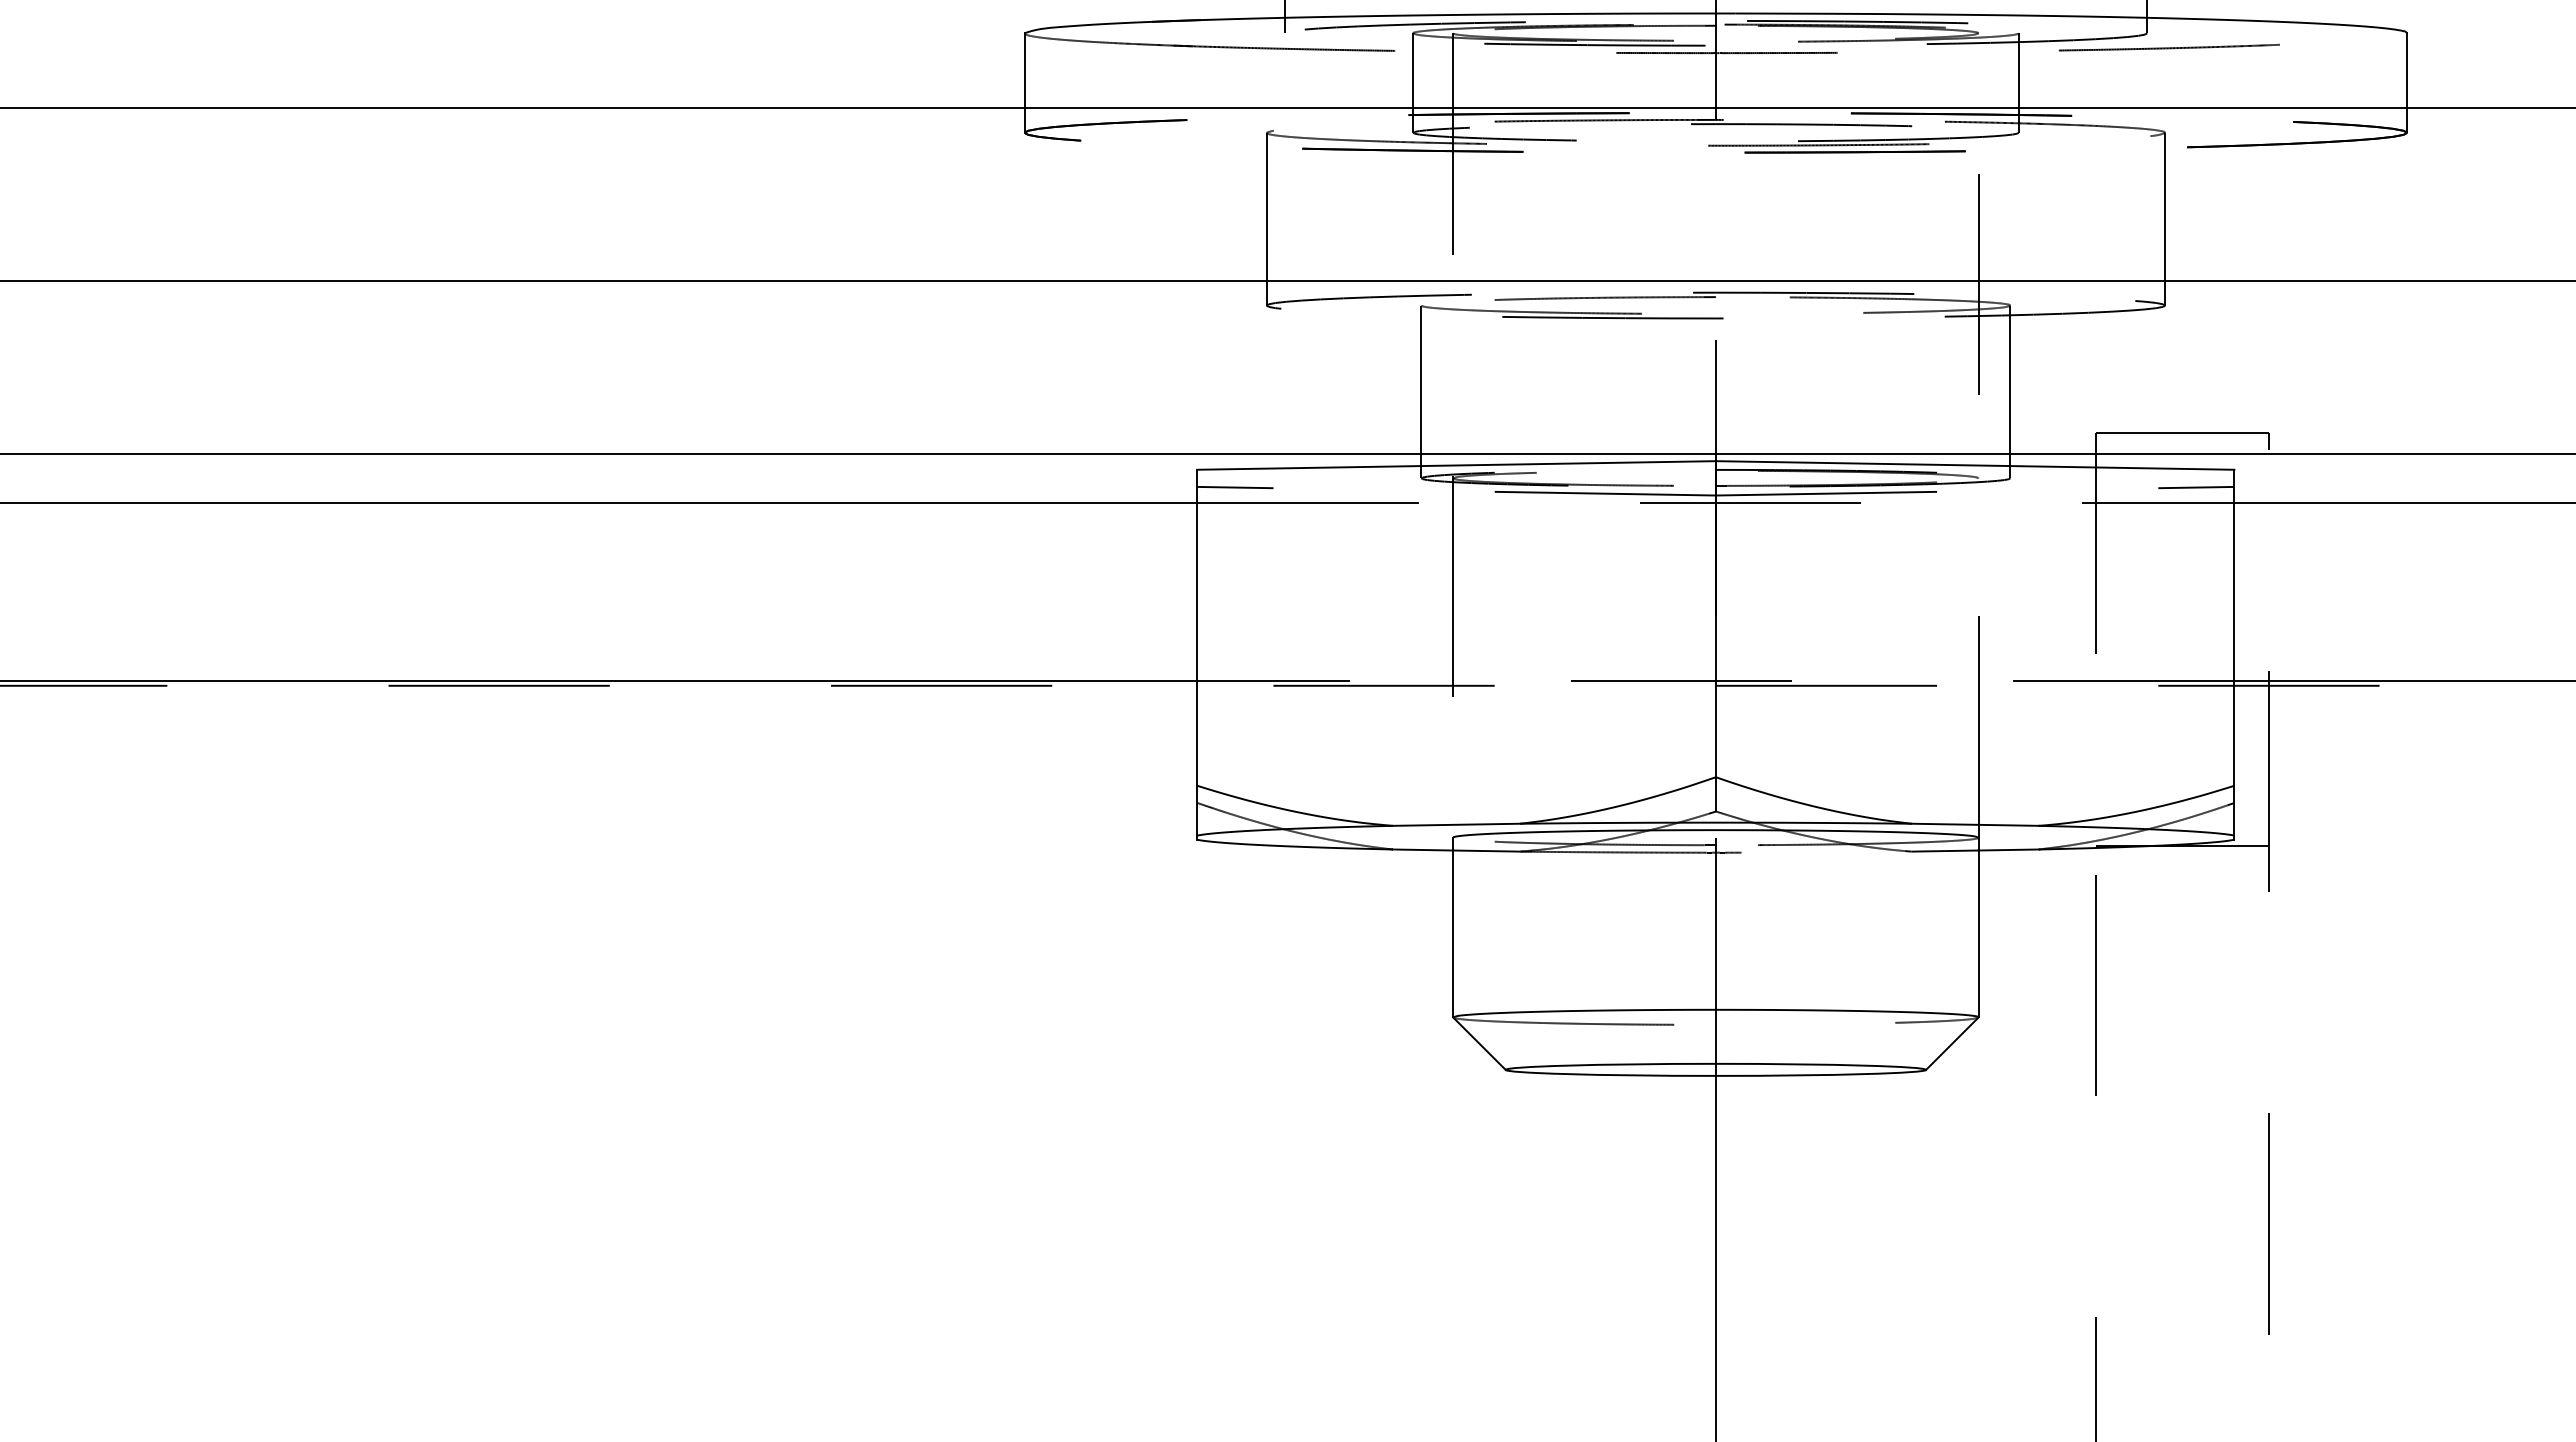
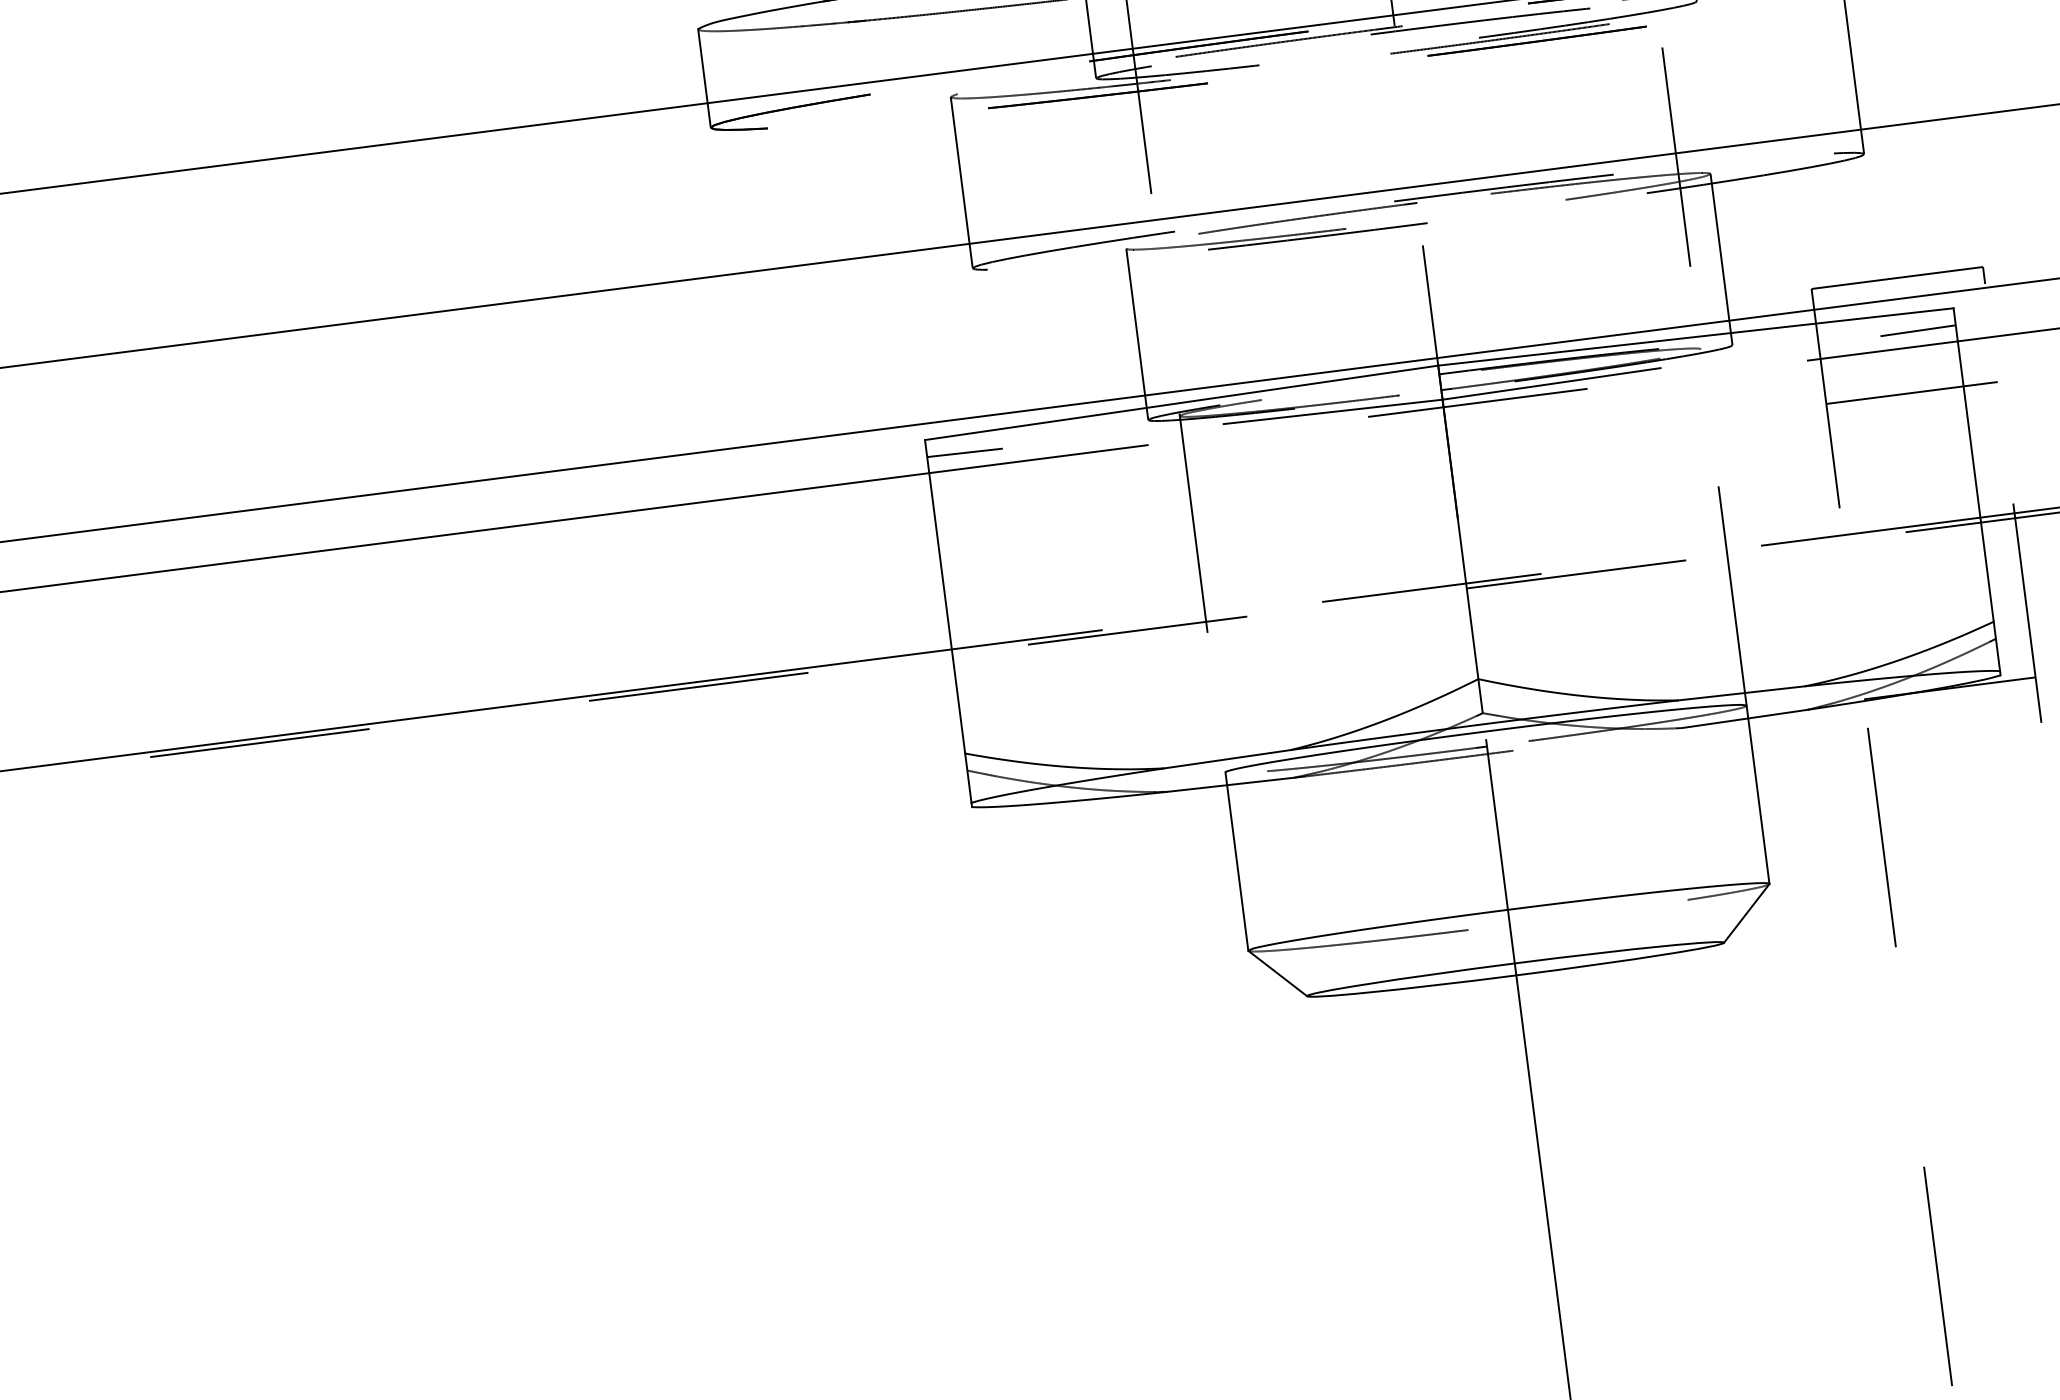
line: (2181, 548) -> (1911, 393), added

